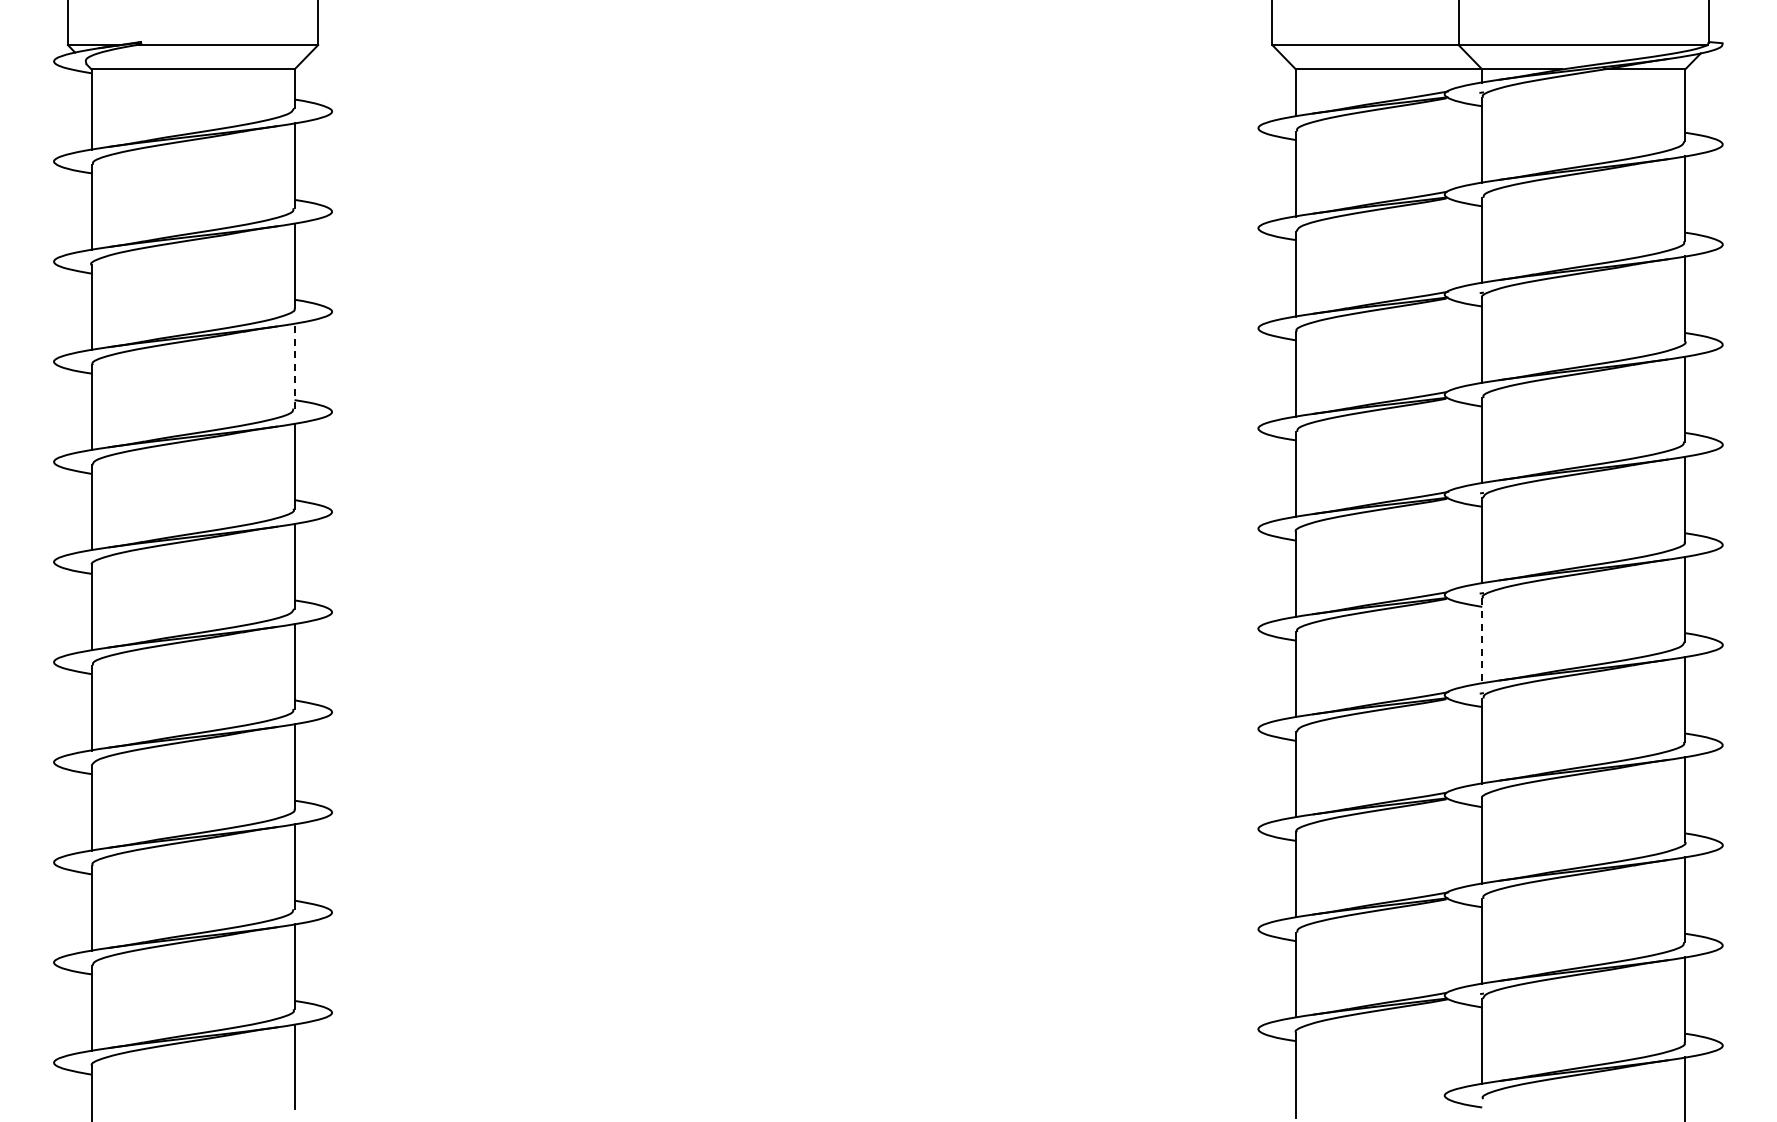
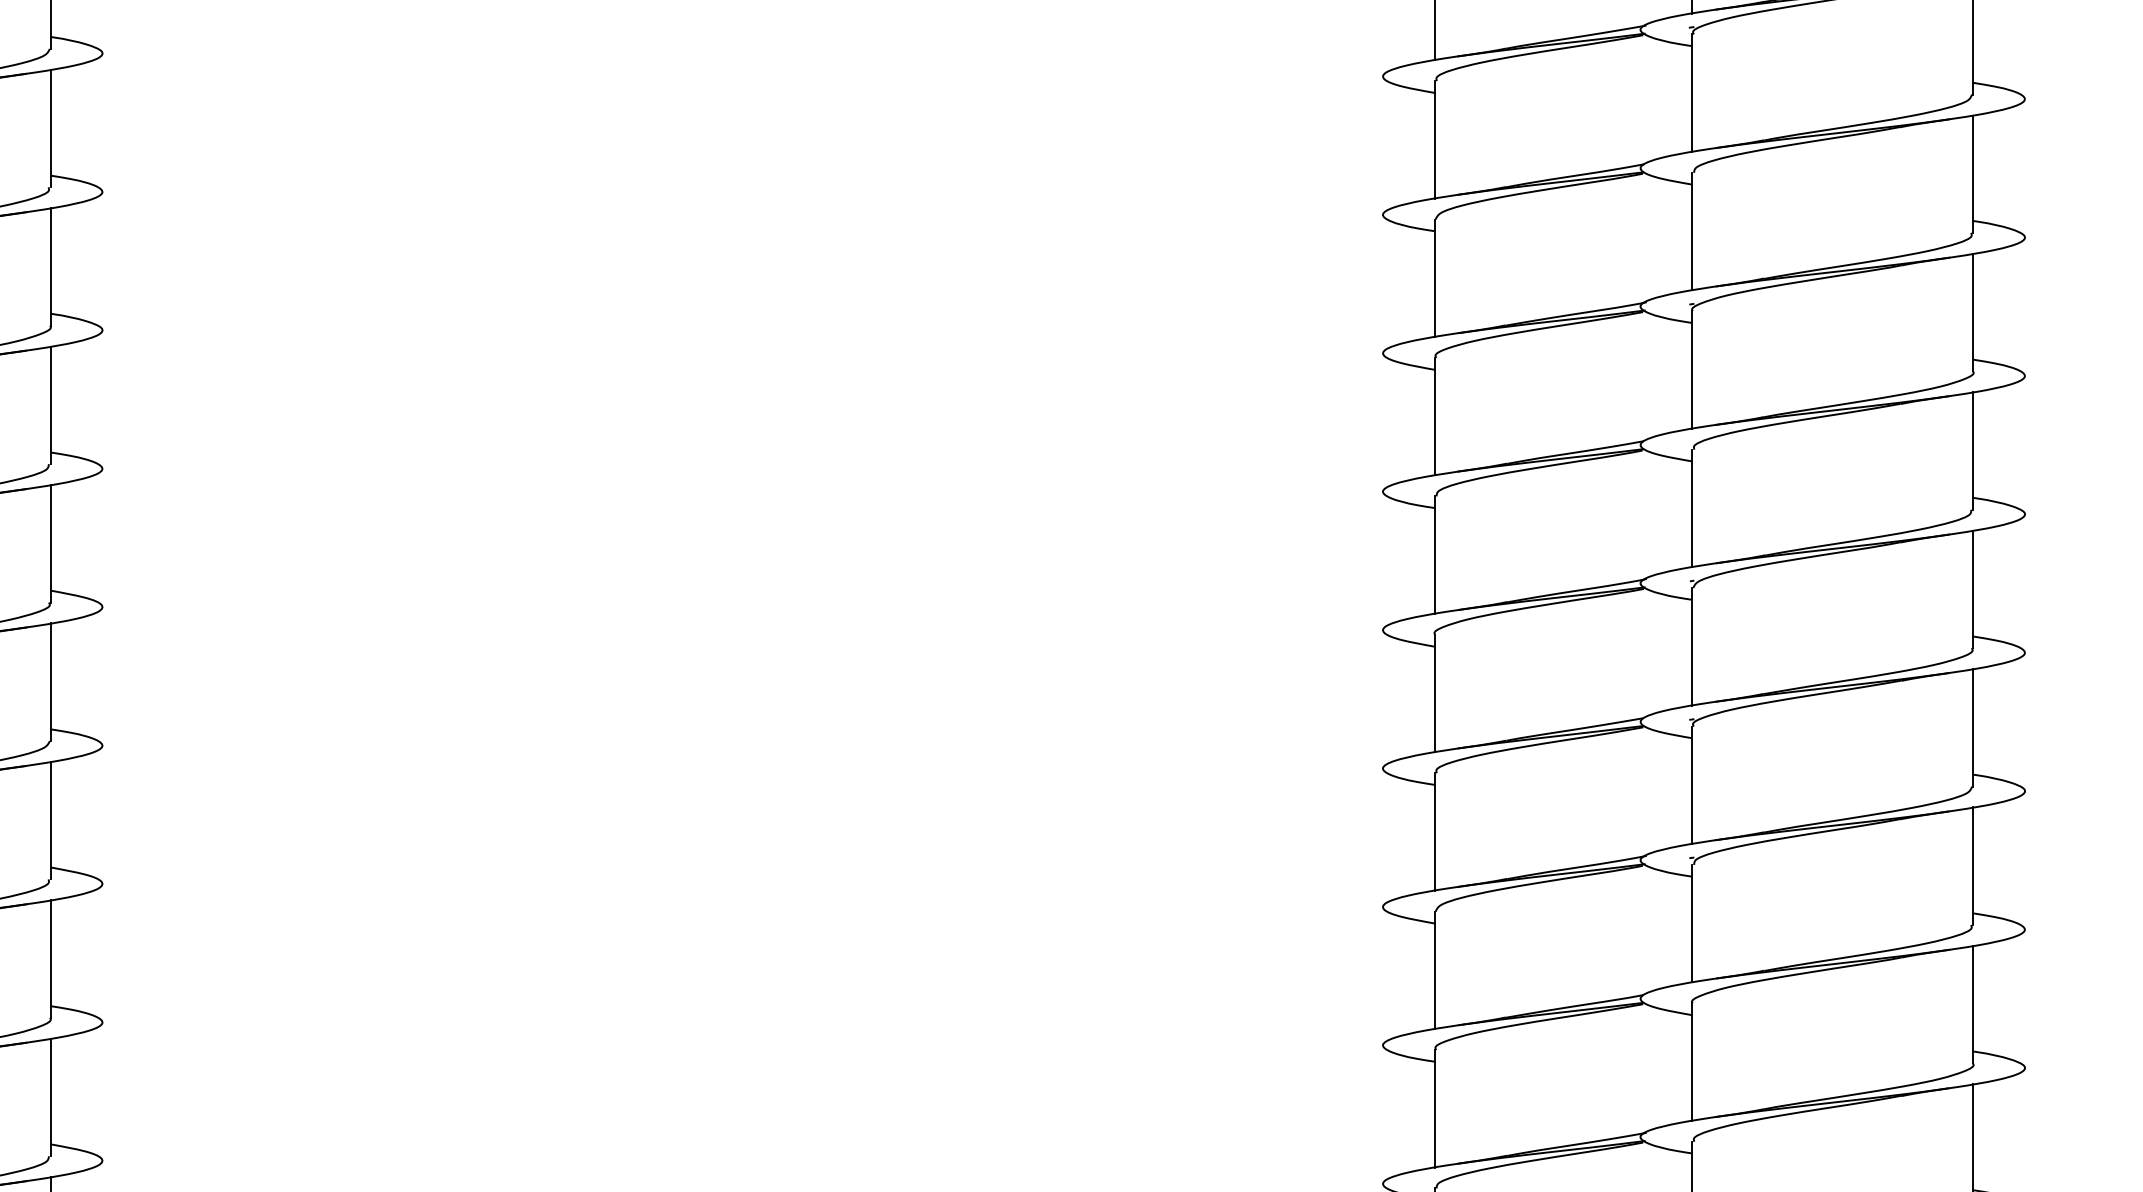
line: (294, 366) -> (50, 405), dashed -> solid
line: (1482, 641) -> (1692, 786), dashed -> solid

